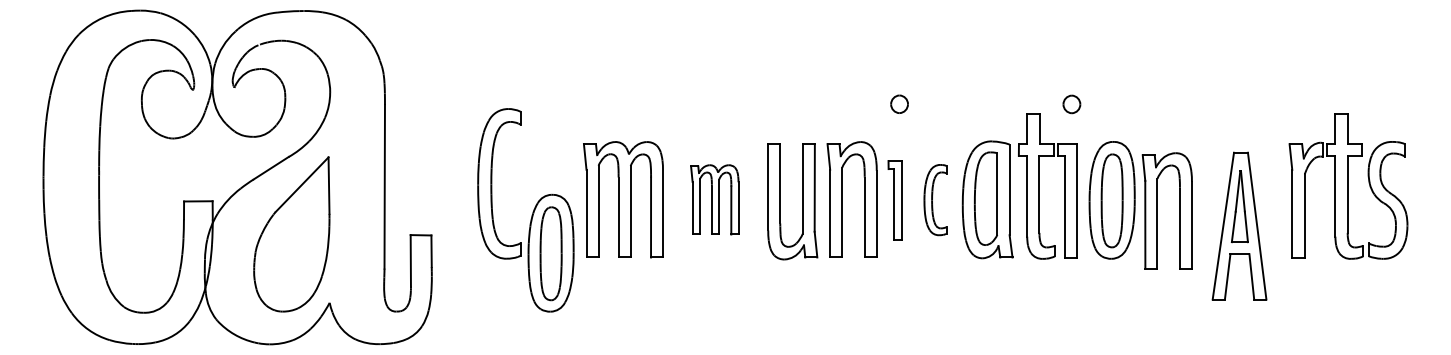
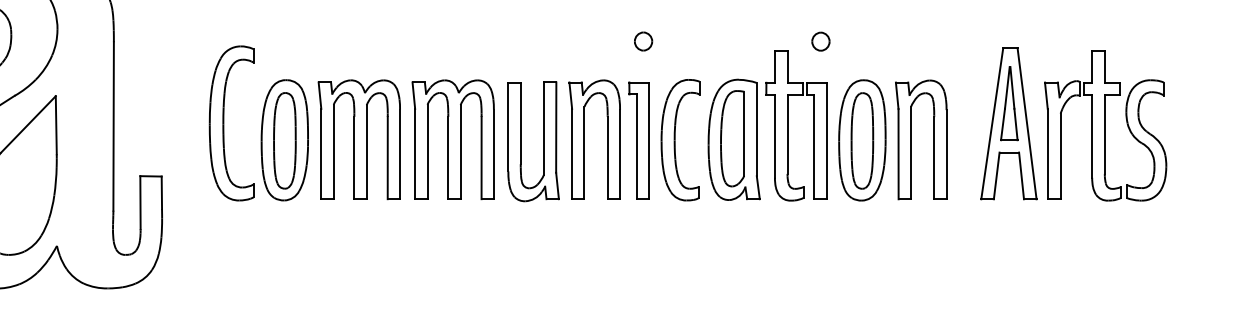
part: (714, 199) -> (453, 139), size x1.67
part: (935, 199) -> (680, 139), size x1.67
part: (894, 200) -> (638, 140), size x1.43
part: (1157, 210) -> (911, 139), moved
part: (1239, 225) -> (1008, 123), moved
part: (550, 252) -> (284, 139), moved

